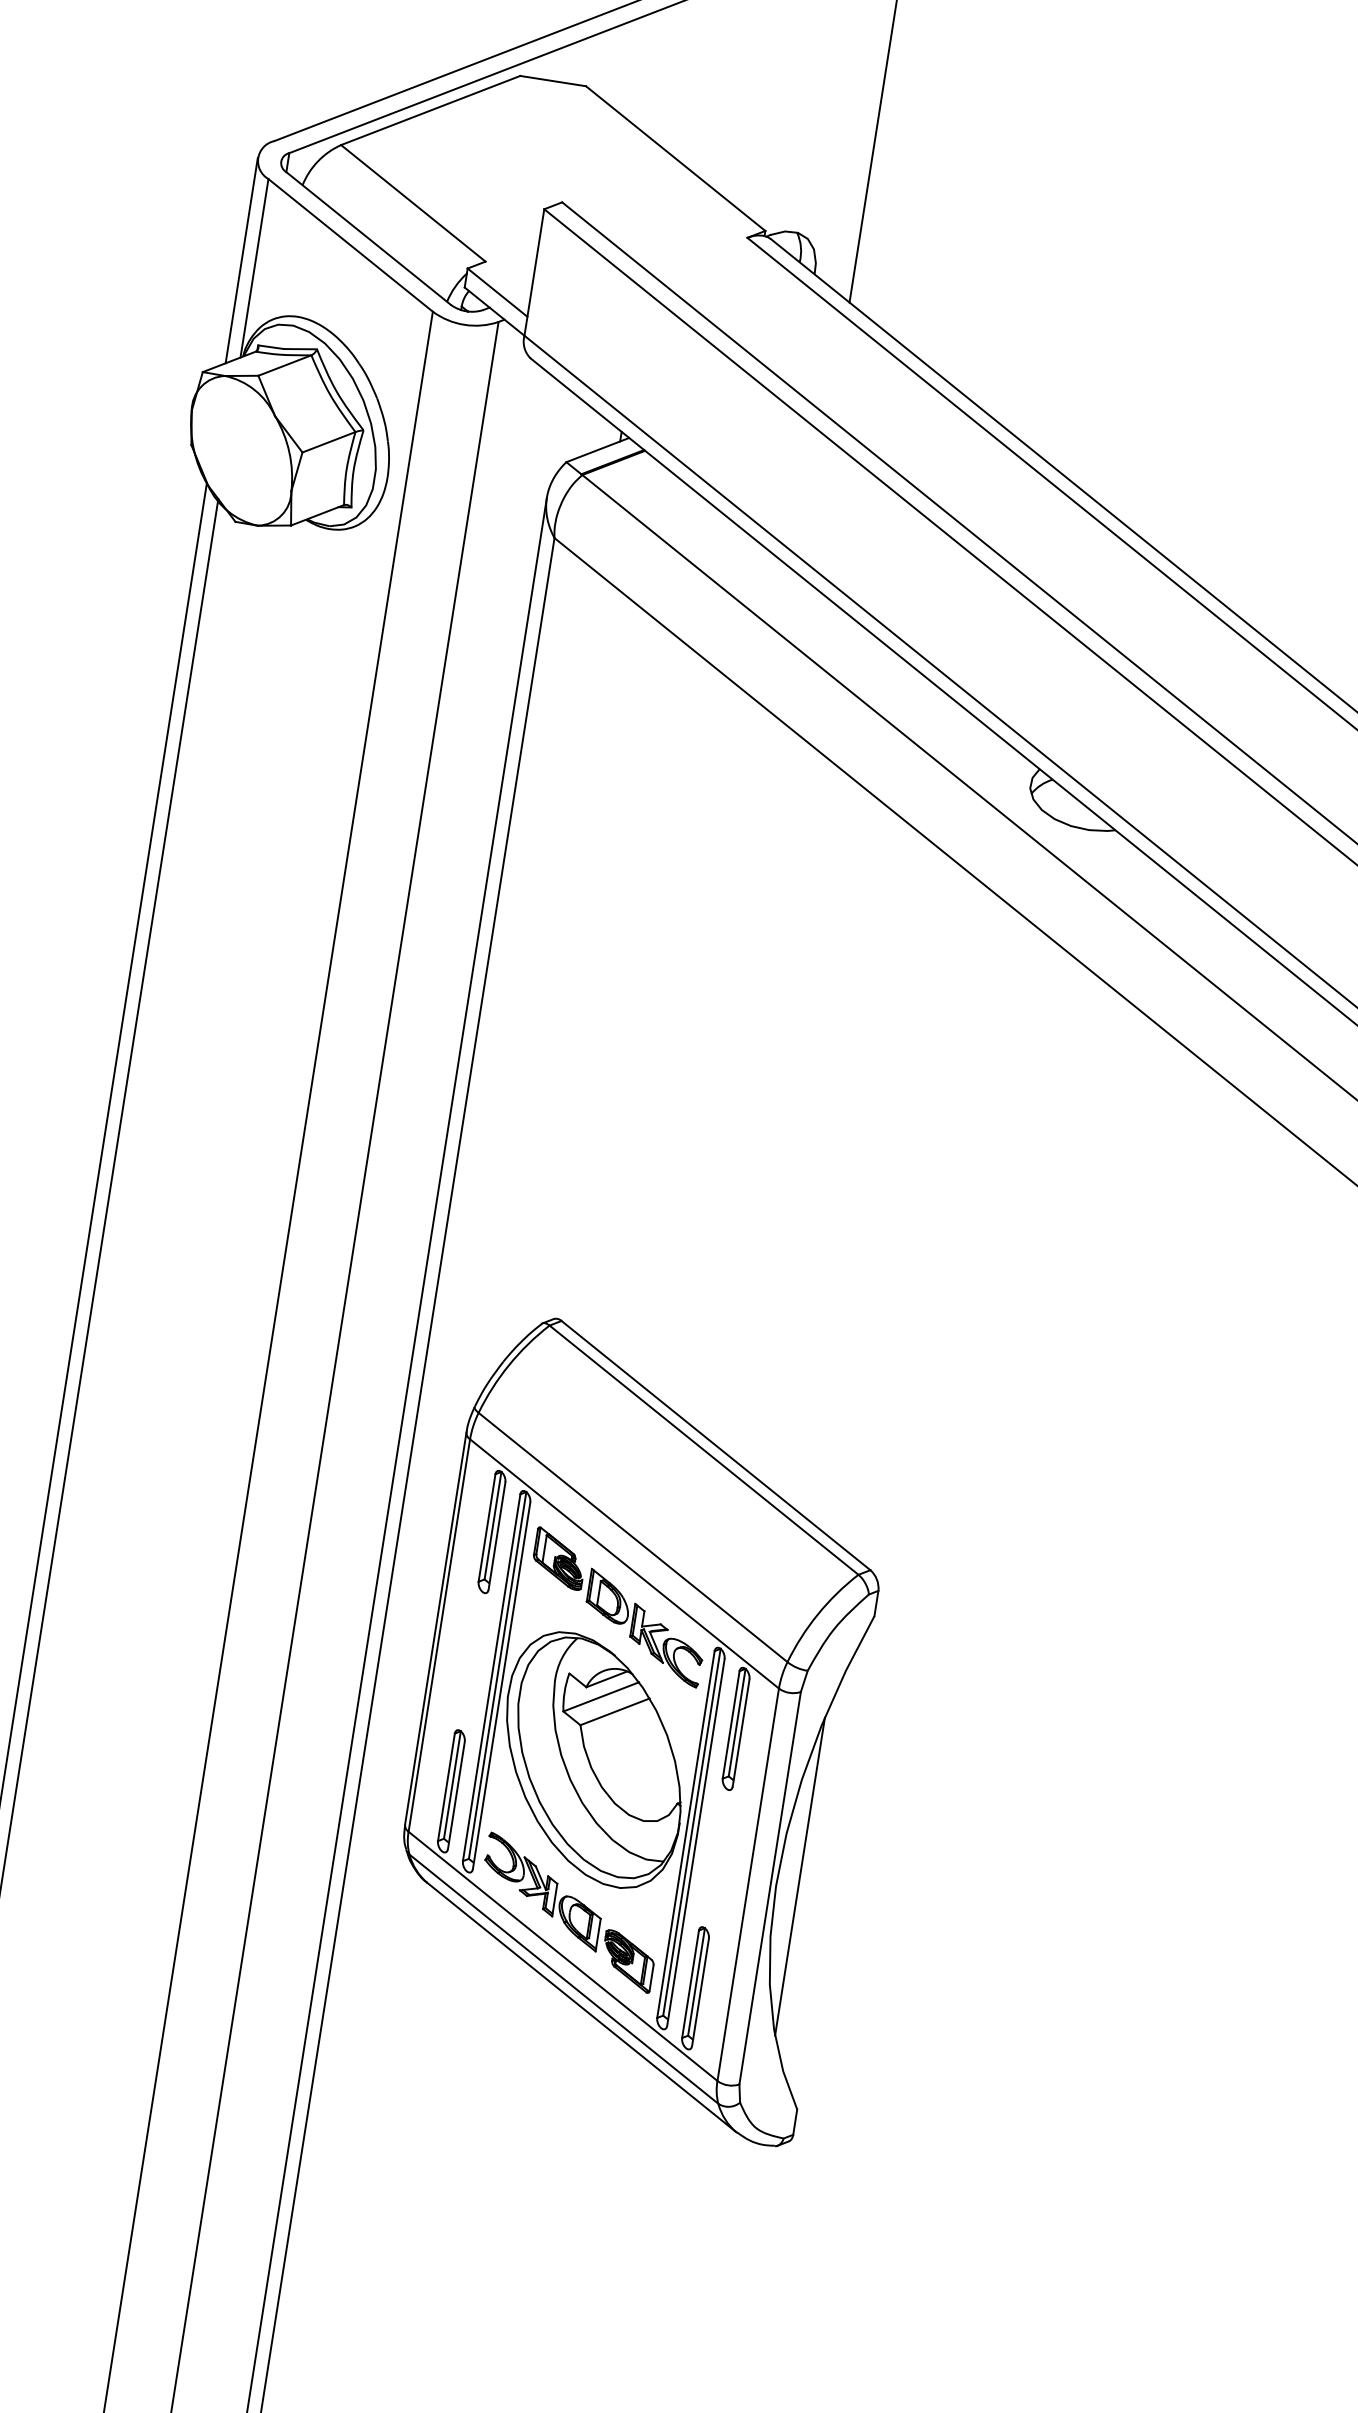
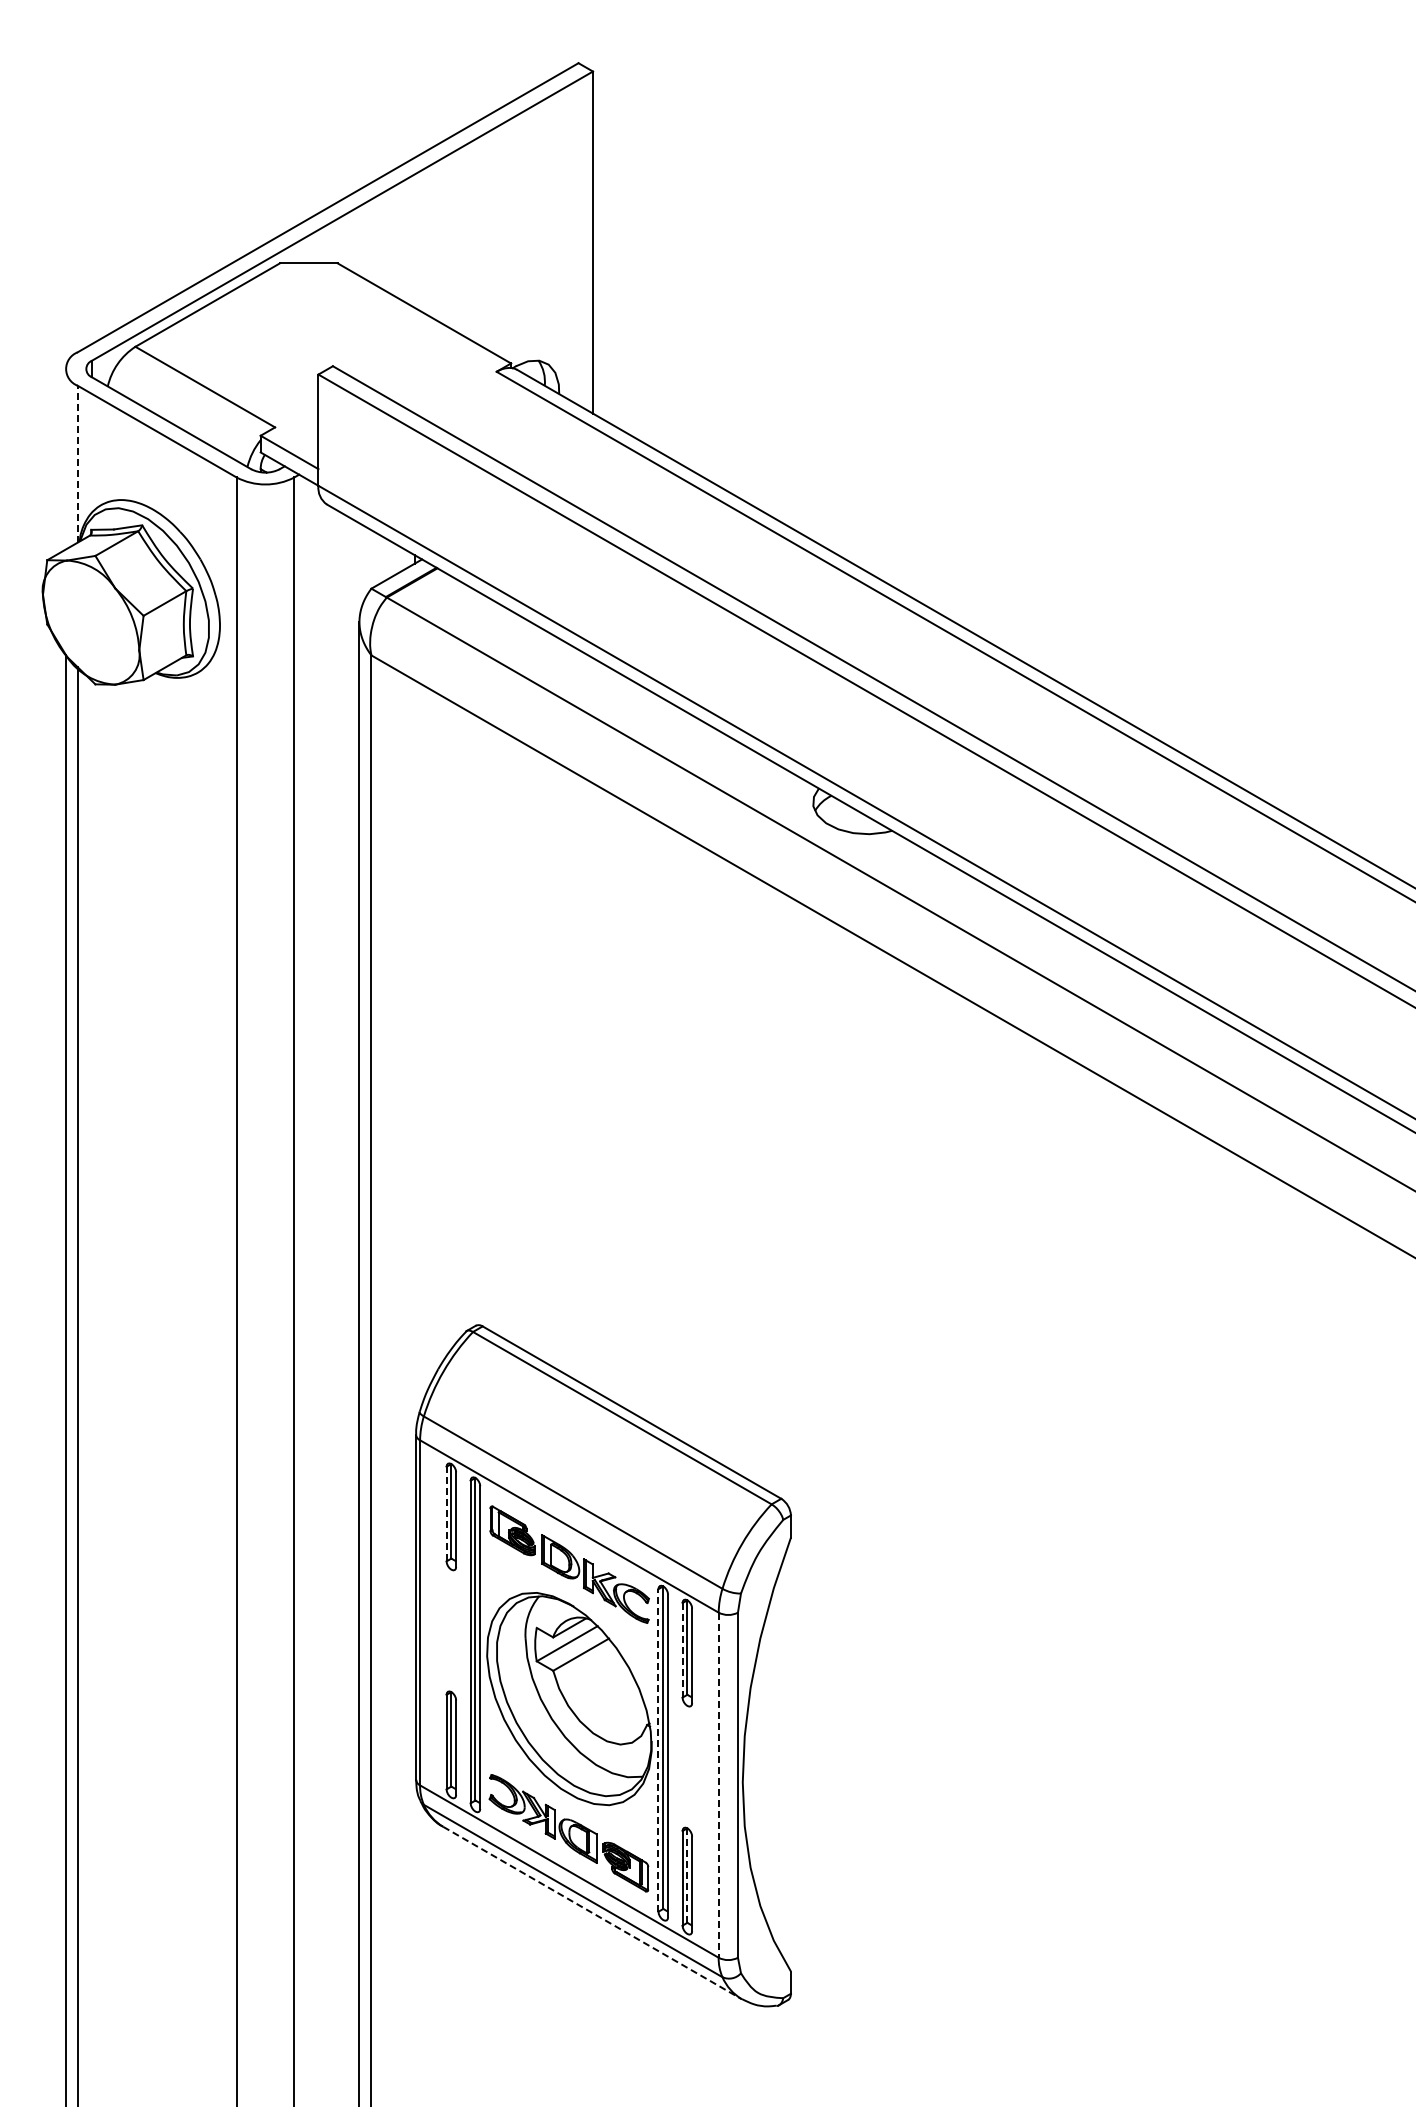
line: (241, 260) -> (65, 459), removed
line: (254, 267) -> (77, 463), solid -> dashed
line: (487, 1527) -> (446, 1513), solid -> dashed
line: (731, 1723) -> (682, 1649), solid -> dashed
line: (686, 1833) -> (658, 1749), solid -> dashed
line: (800, 1876) -> (762, 1771), removed
line: (747, 1885) -> (718, 1785), solid -> dashed
line: (696, 1983) -> (687, 1876), solid -> dashed
line: (581, 2008) -> (592, 1913), solid -> dashed

